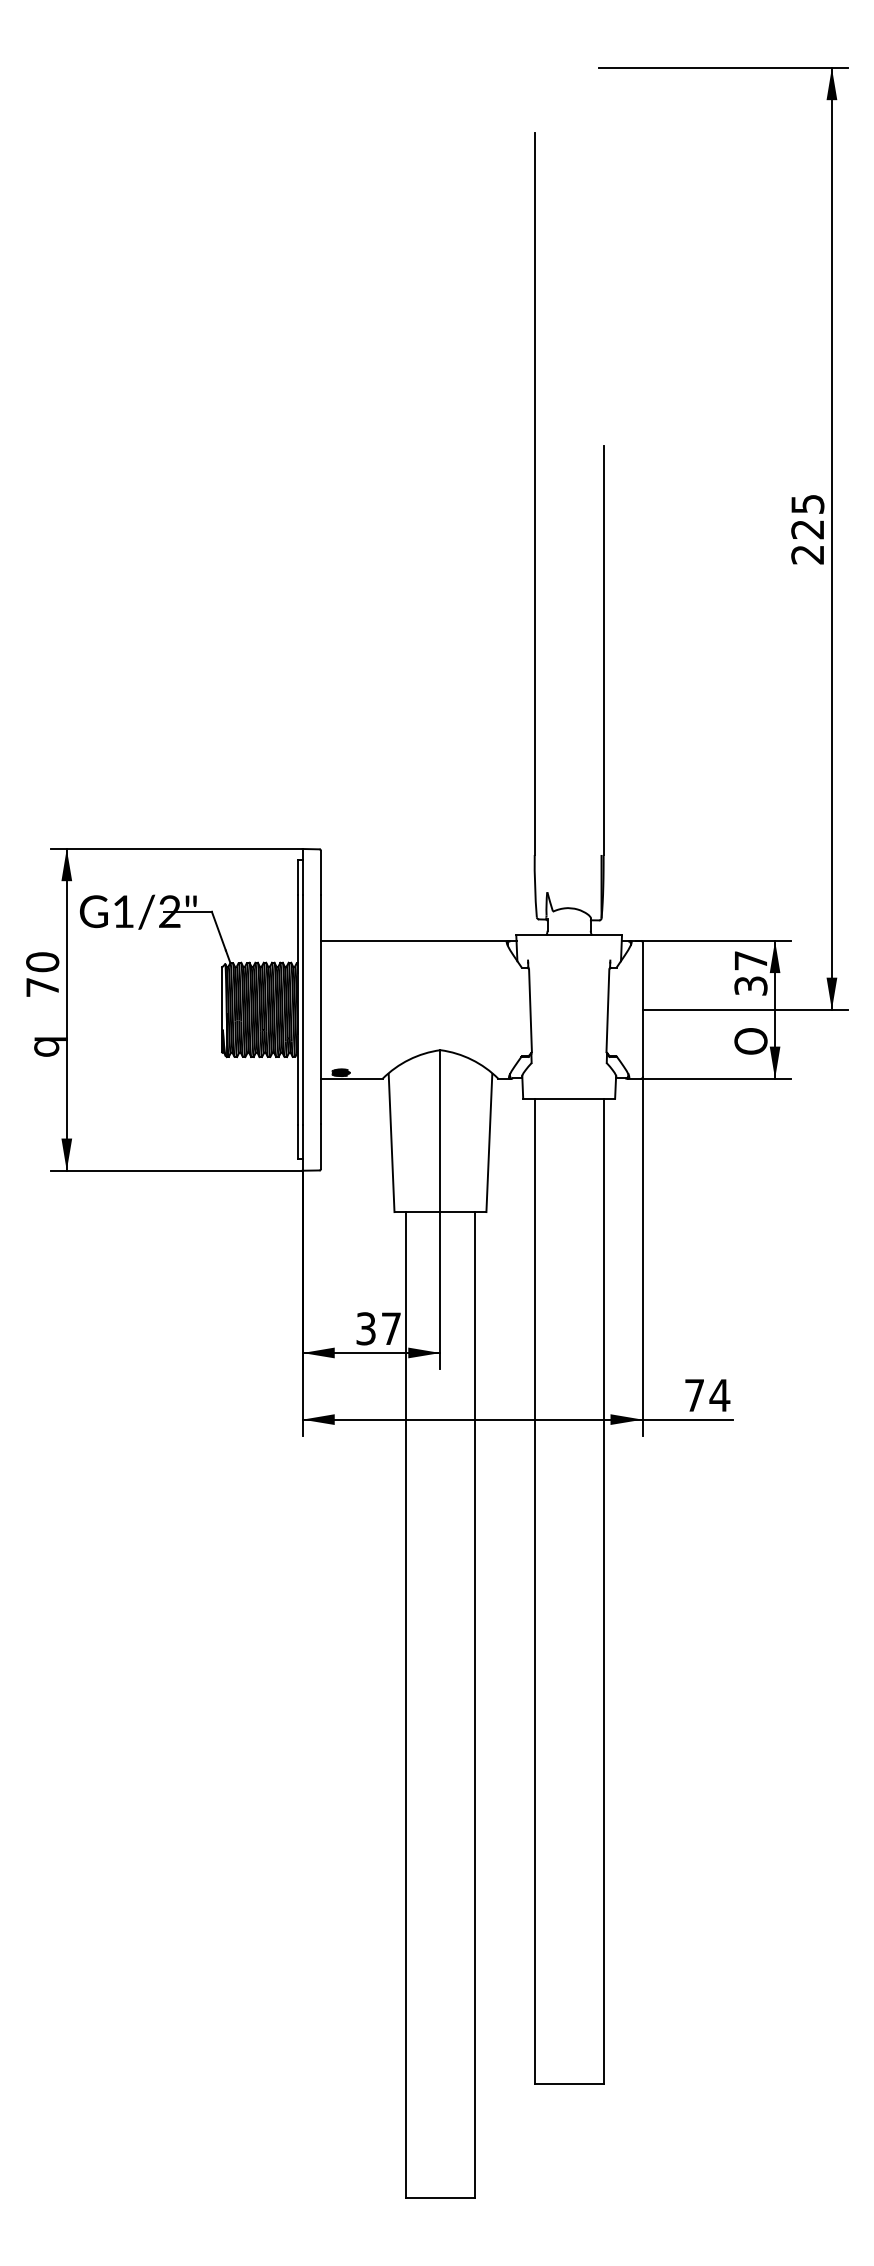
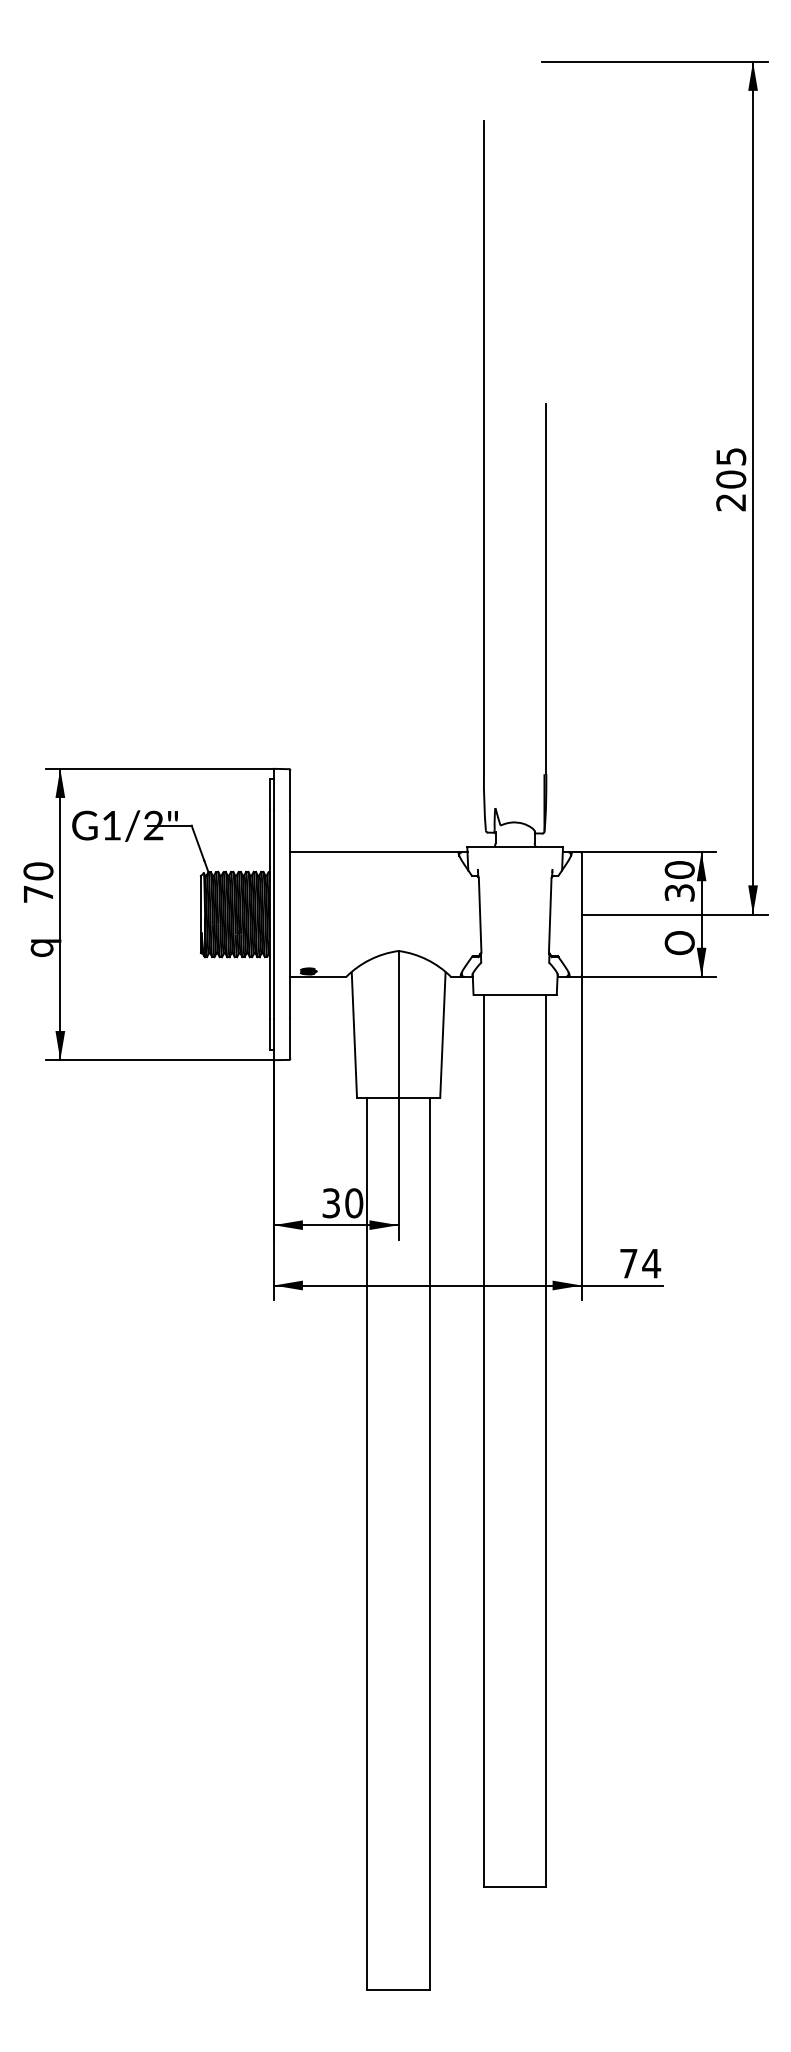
text: (807, 529) -> (730, 479), 225 -> 205
text: (750, 960) -> (679, 869), 37 -> 30
text: (391, 1328) -> (354, 1203), 37 -> 30

